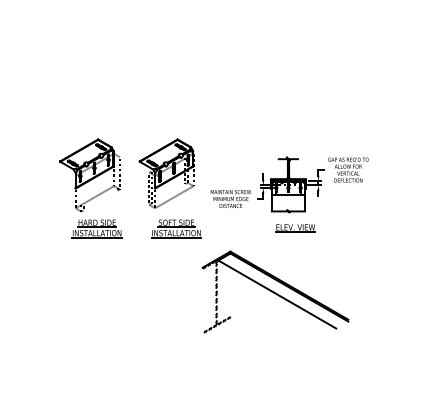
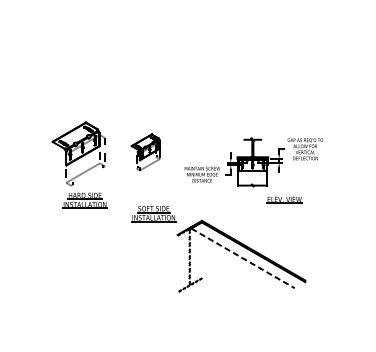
part: (166, 173) -> (145, 152), size x0.6
part: (176, 228) -> (153, 213), moved
part: (295, 228) -> (284, 200), moved
line: (277, 294) -> (243, 258), solid -> dashed

